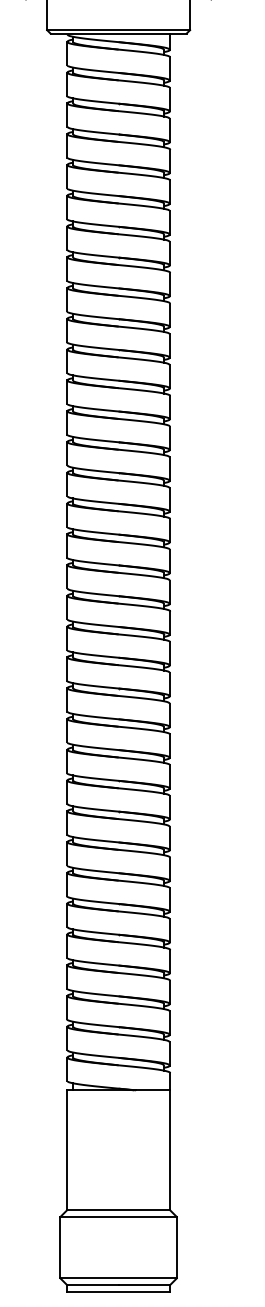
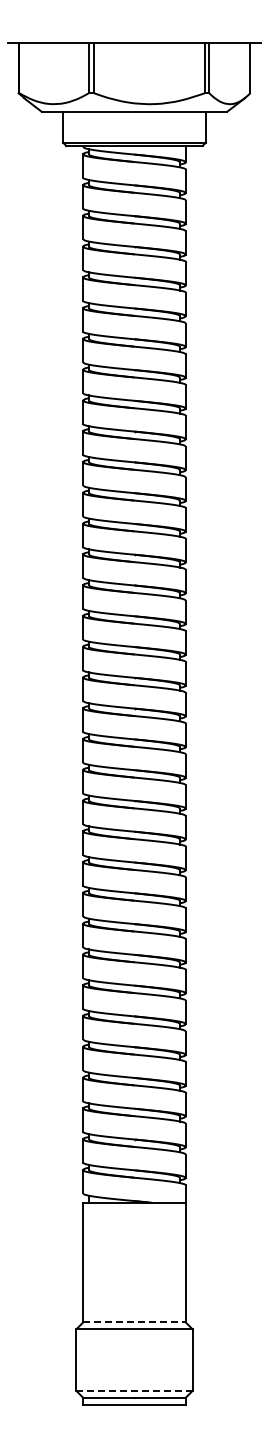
line: (118, 1210) -> (134, 1322), solid -> dashed
line: (118, 1278) -> (134, 1390), solid -> dashed

